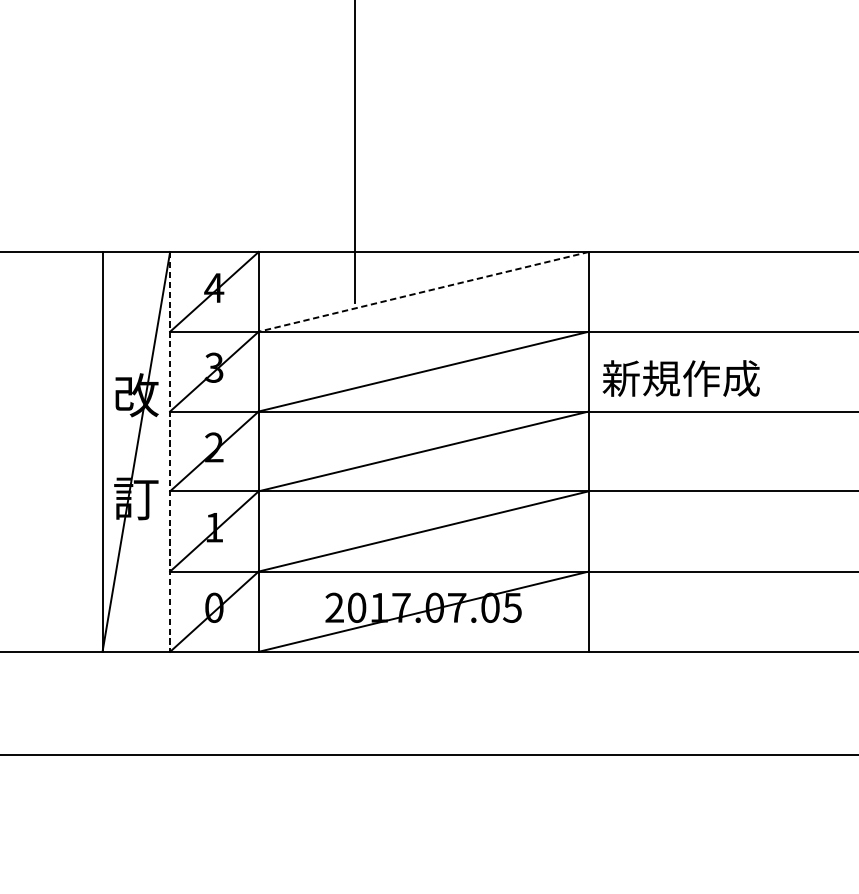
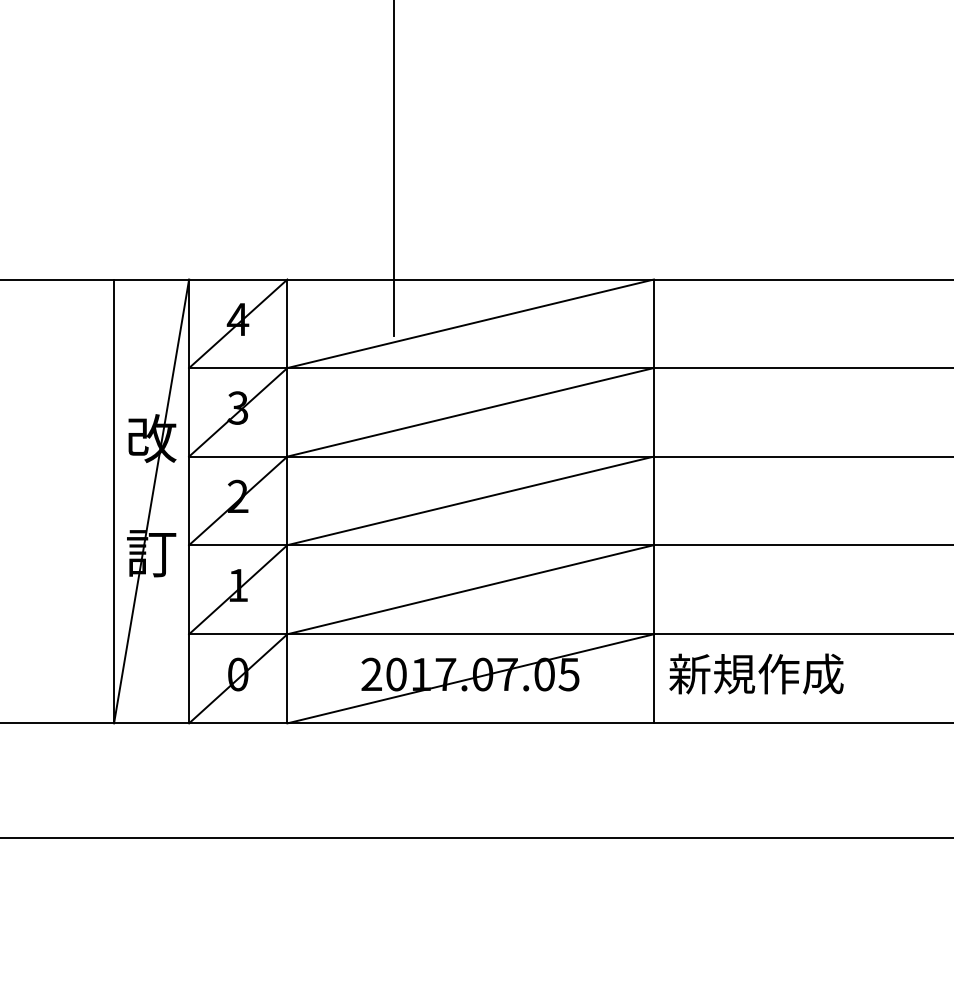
line: (423, 291) -> (470, 323), dashed -> solid
text: (681, 378) -> (756, 673), moved
line: (170, 451) -> (189, 501), dashed -> solid

